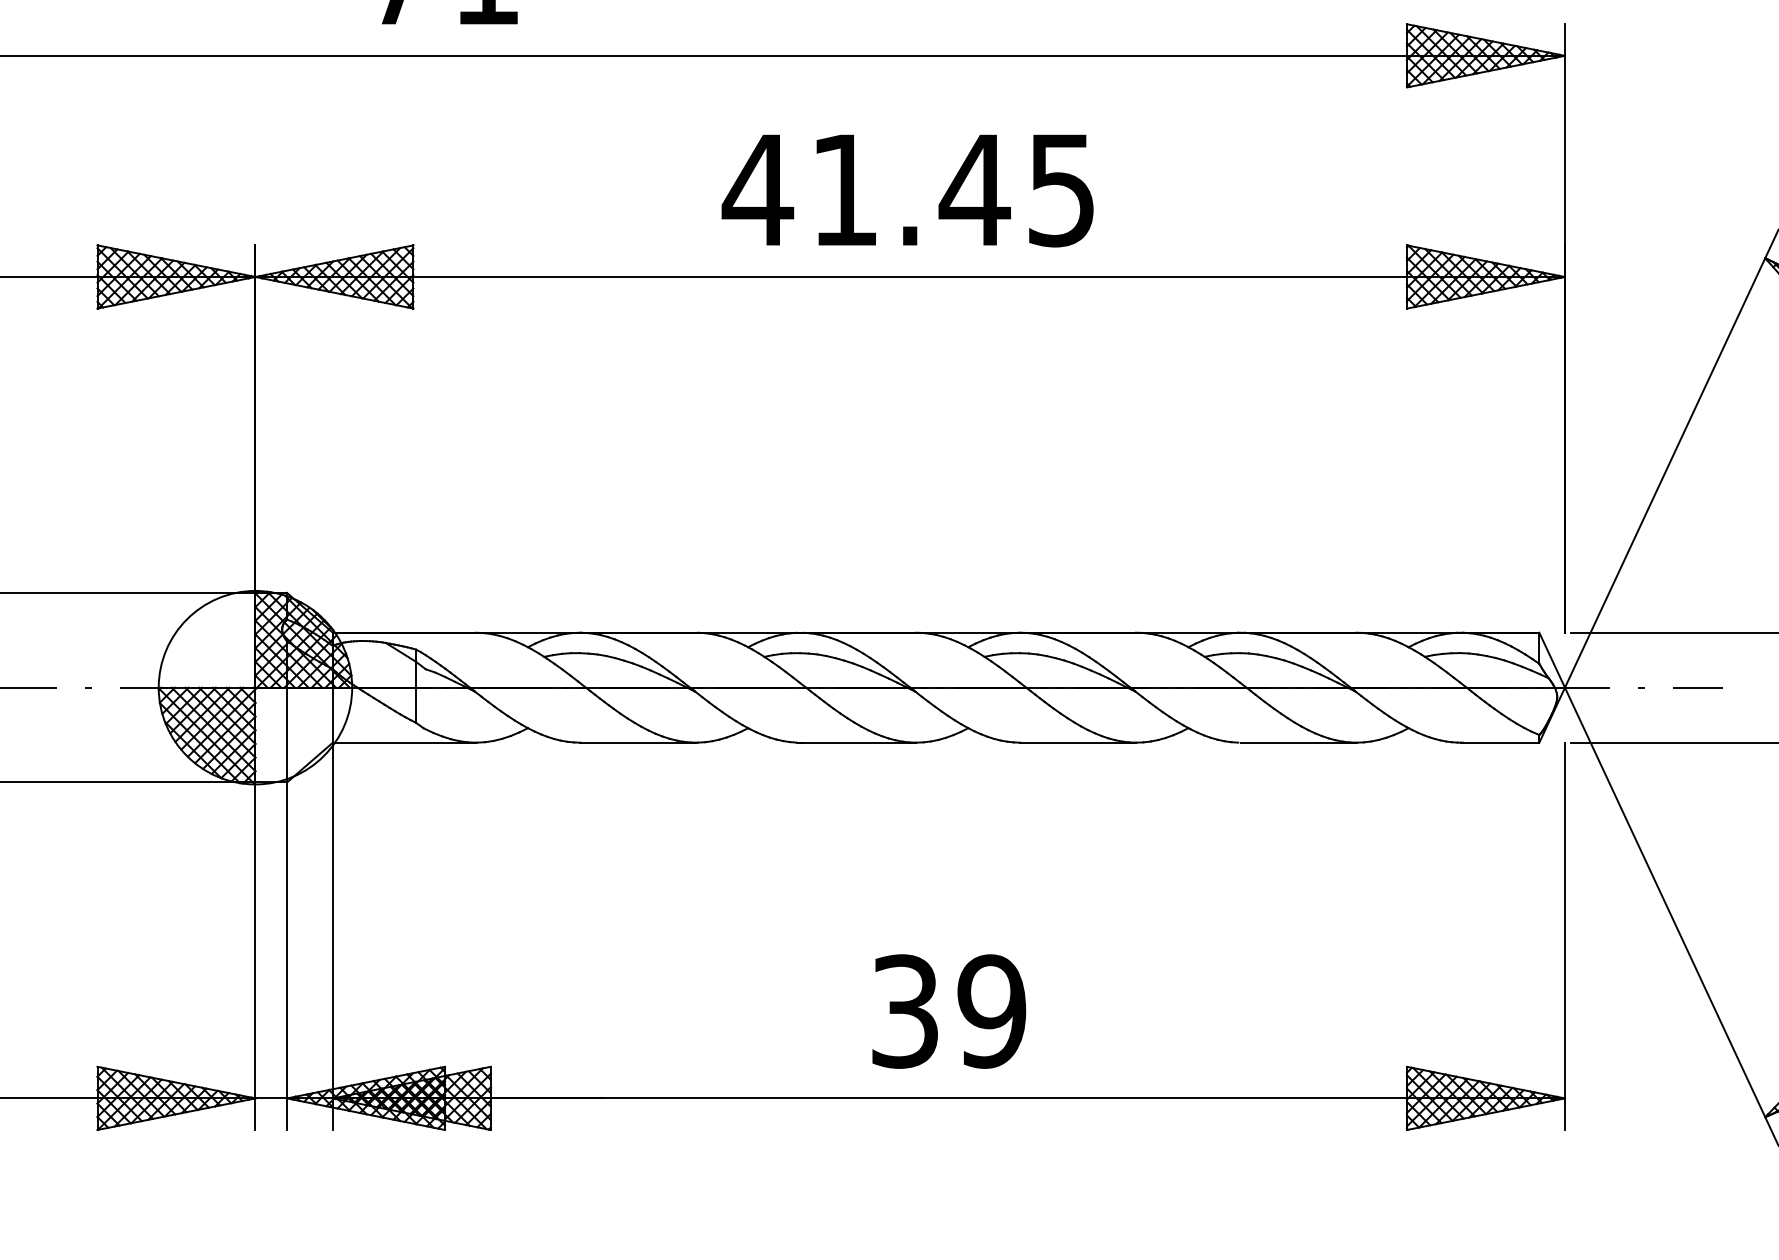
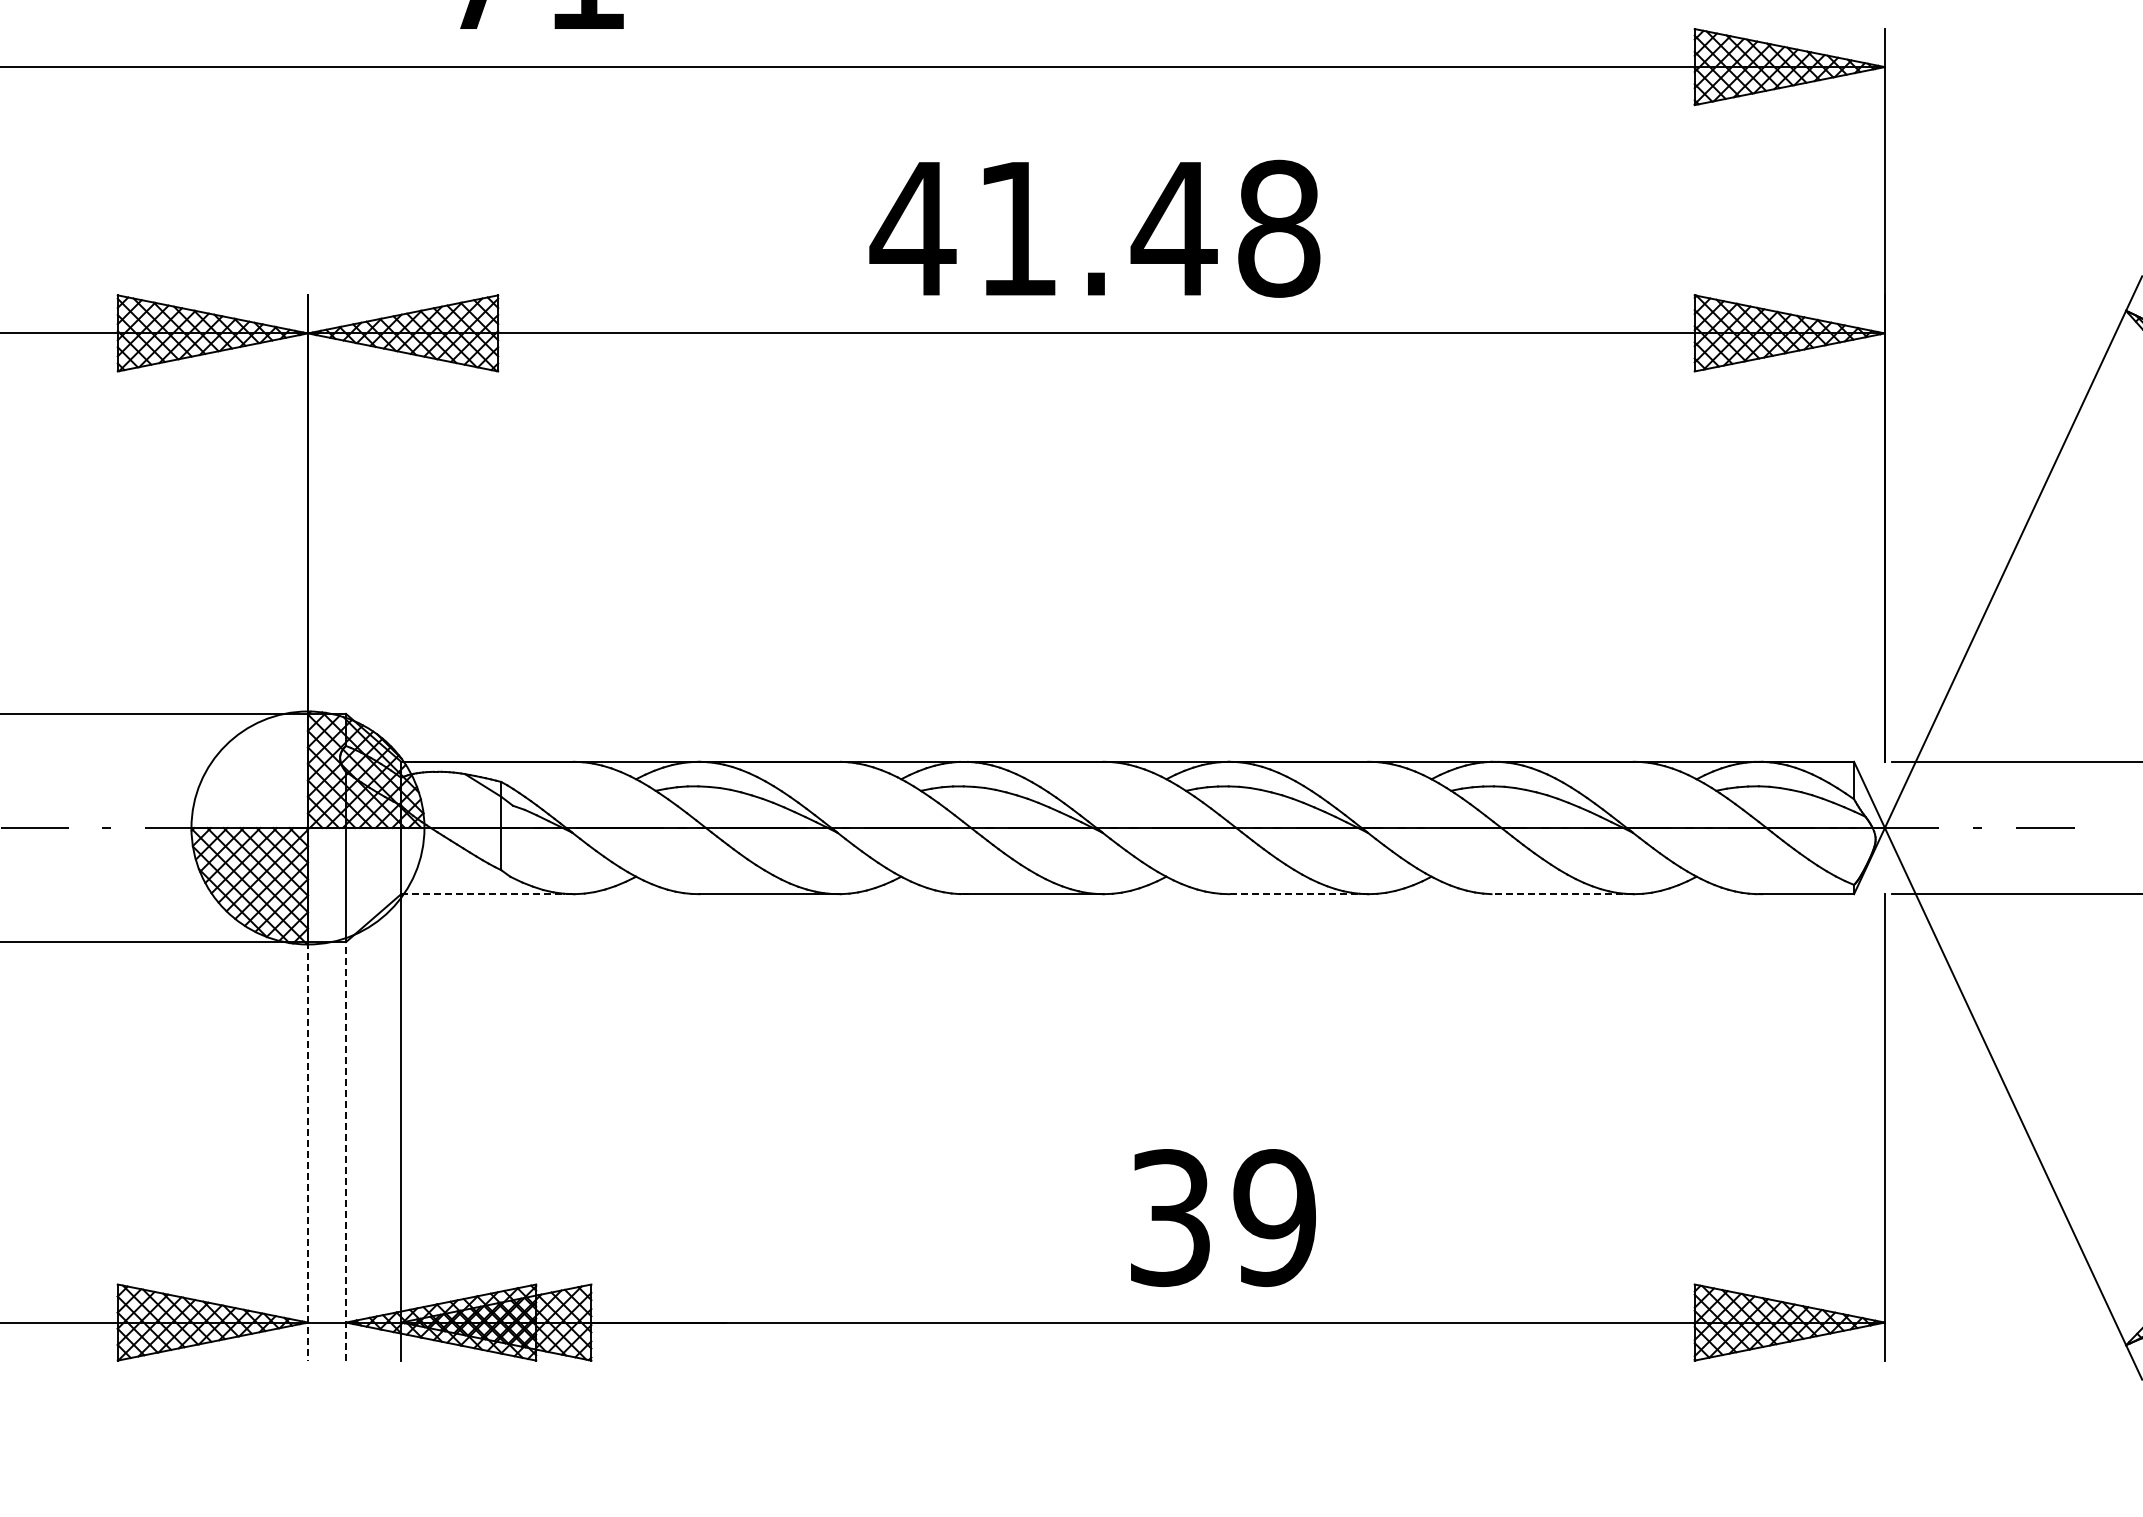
text: (1062, 189) -> (1279, 228), 41.45 -> 41.48
line: (403, 742) -> (486, 894), solid -> dashed
line: (1078, 742) -> (1299, 894), solid -> dashed
line: (1298, 742) -> (1564, 894), solid -> dashed
line: (287, 955) -> (346, 1150), solid -> dashed
line: (255, 956) -> (307, 1151), solid -> dashed
text: (949, 1011) -> (1223, 1217), moved

